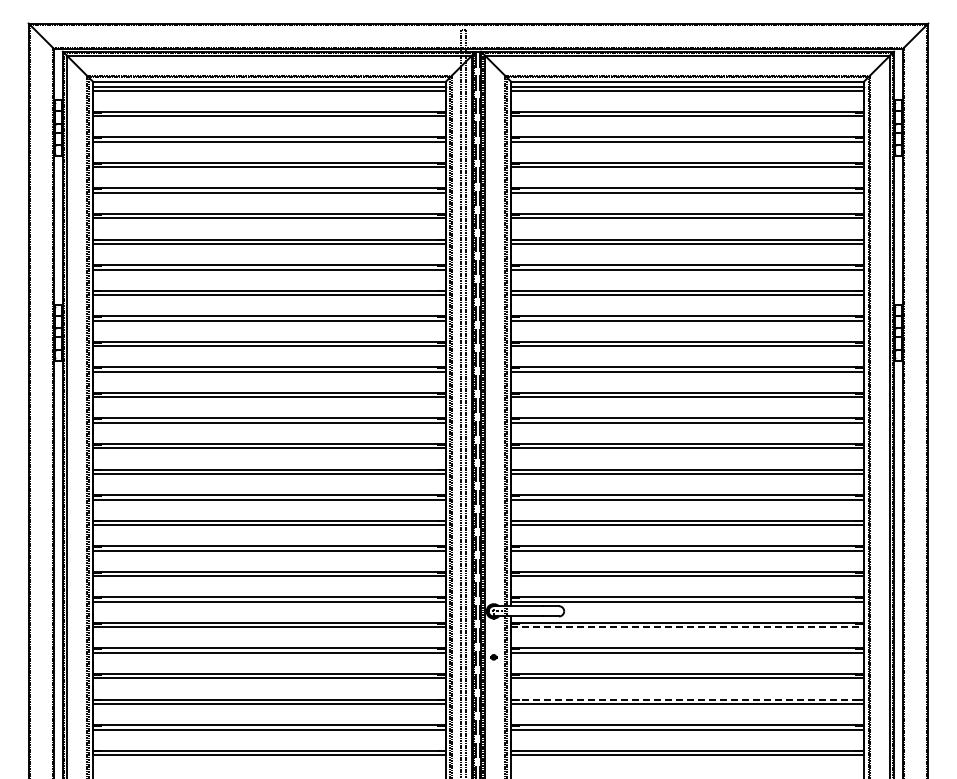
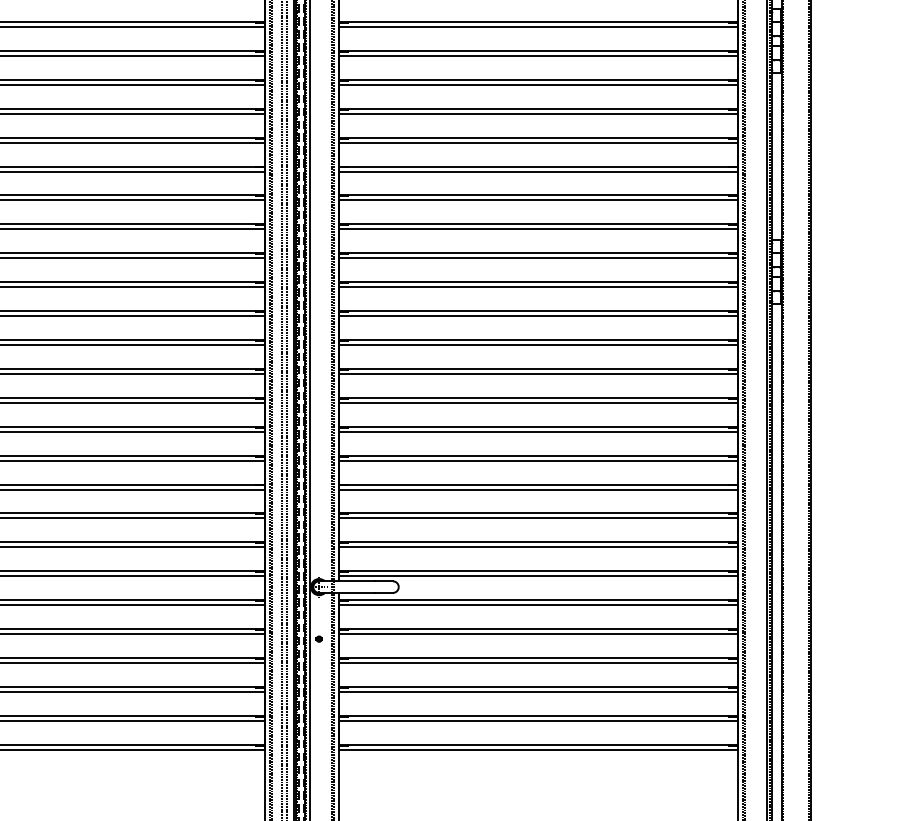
line: (688, 627) -> (539, 605), dashed -> solid
line: (688, 699) -> (539, 686), dashed -> solid

